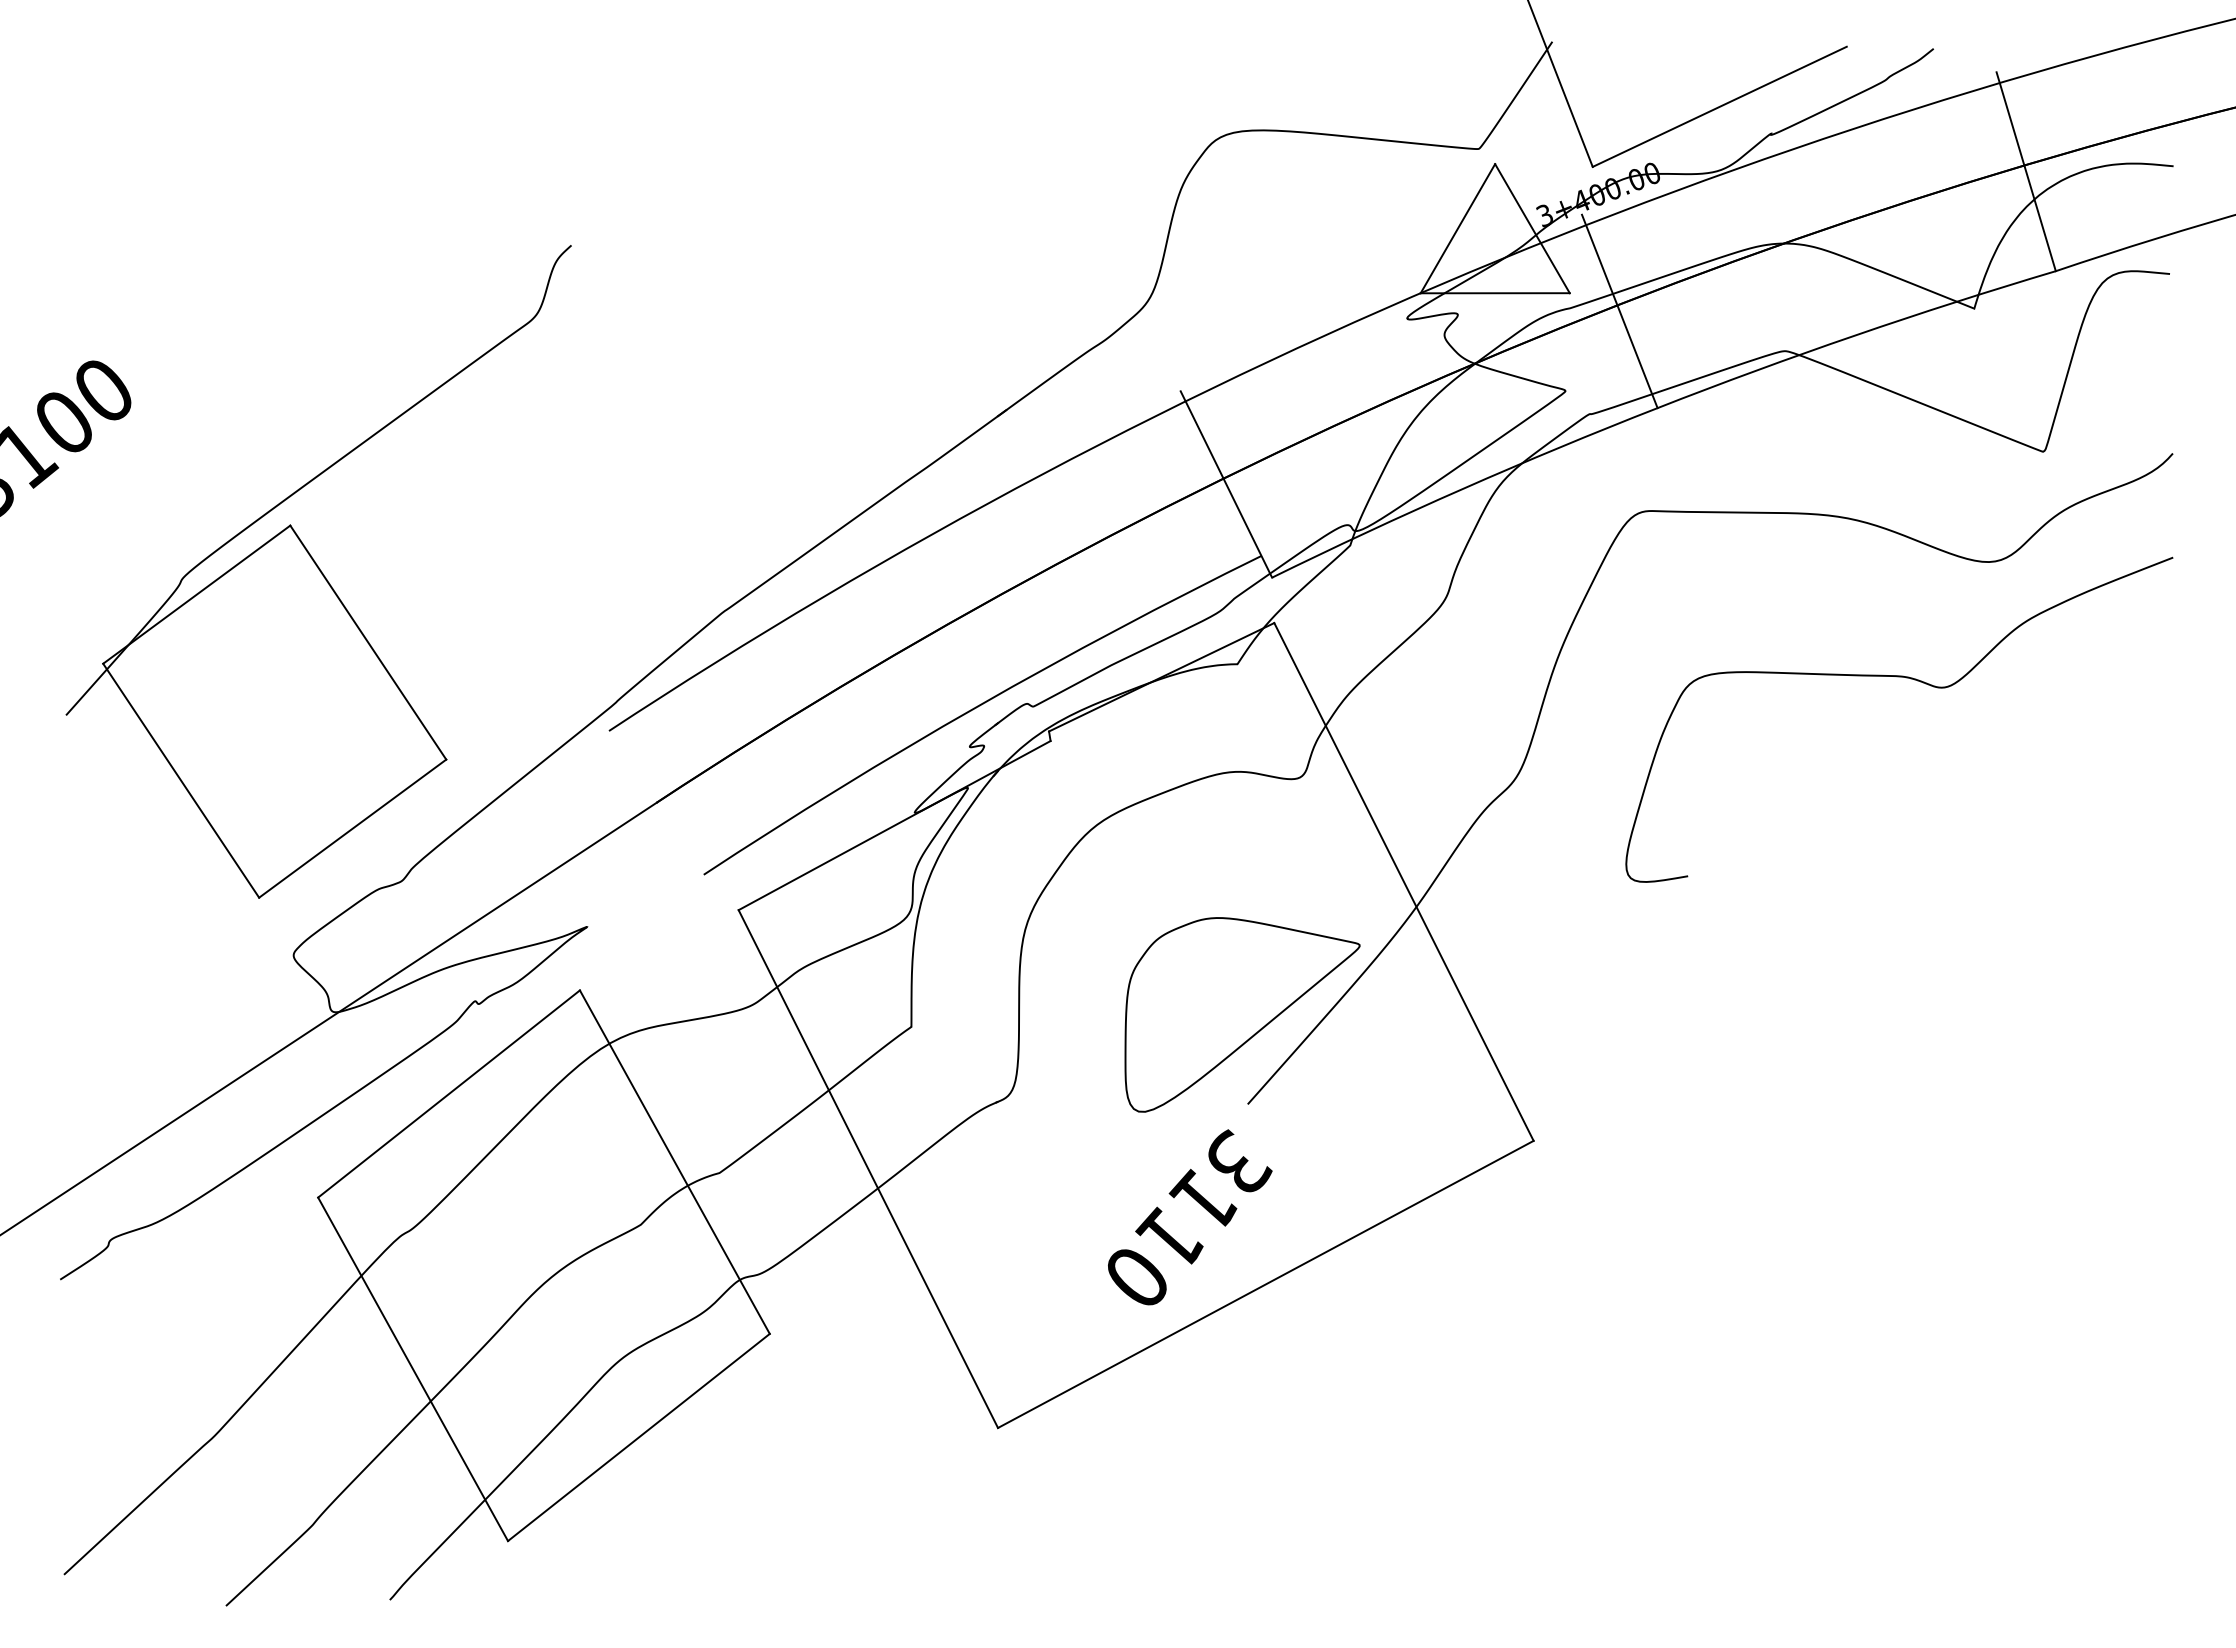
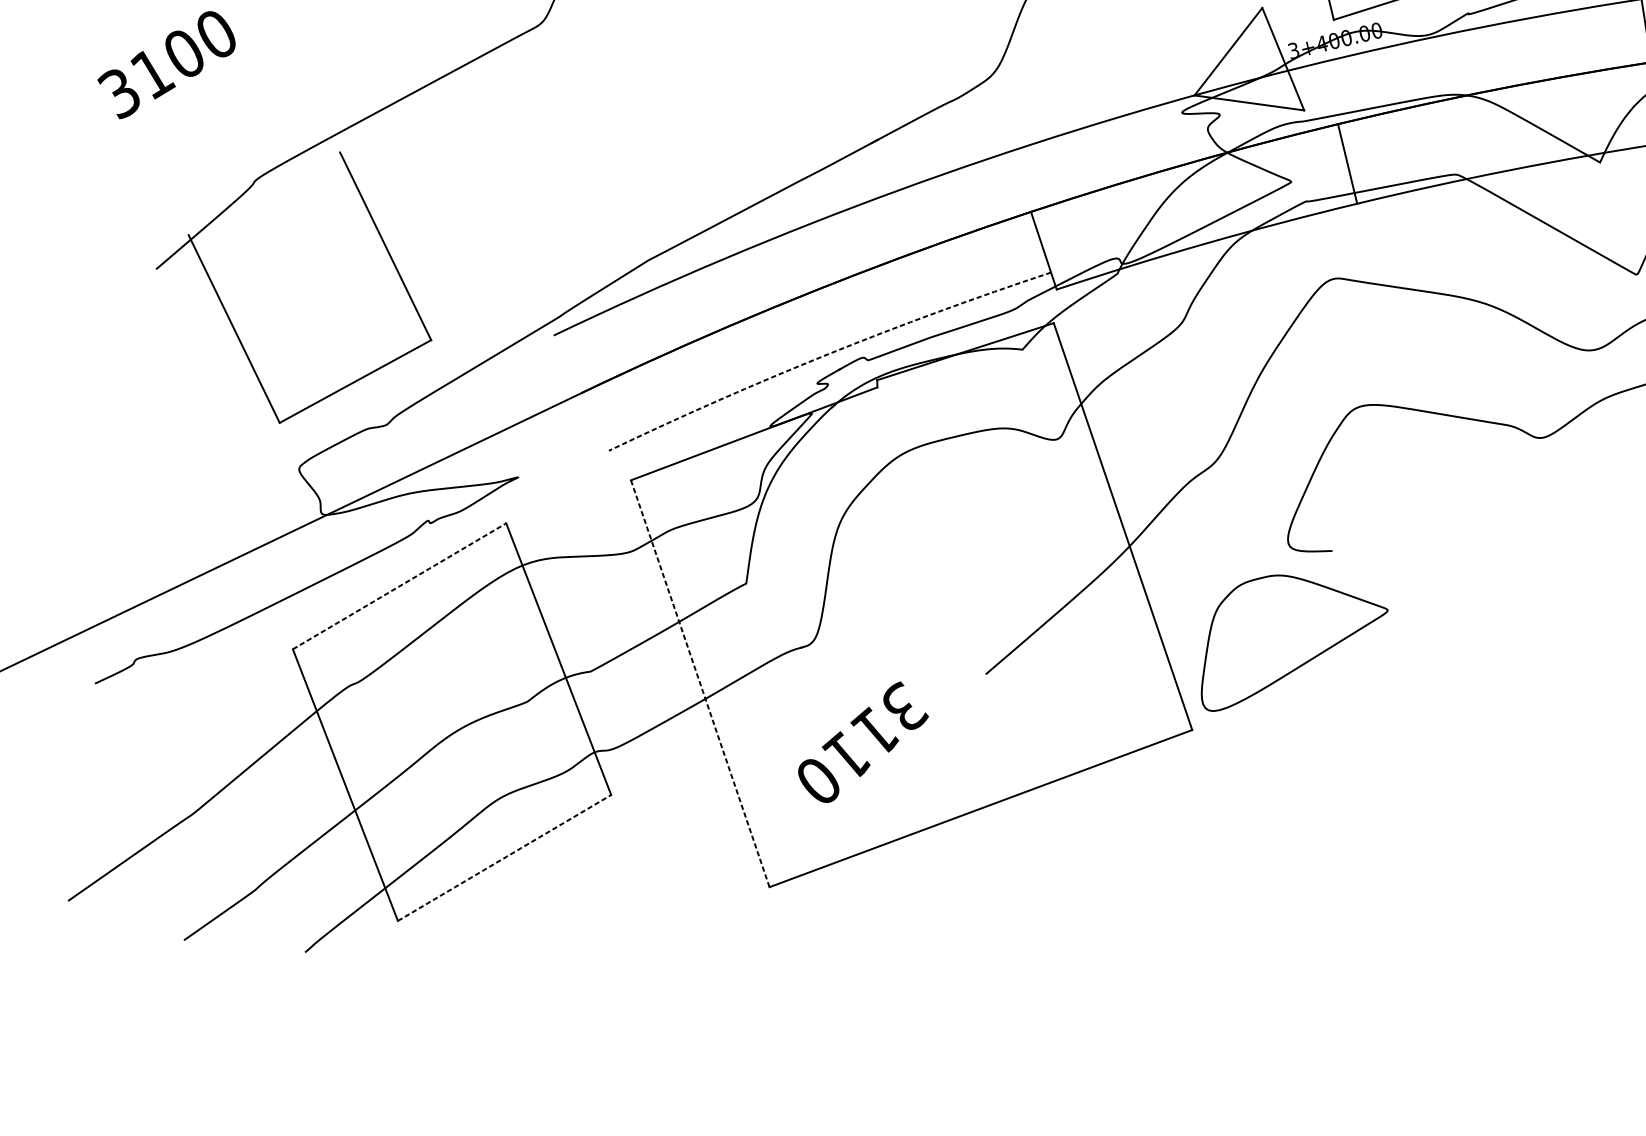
line: (1599, 259) -> (1329, 88), removed
line: (1201, 434) -> (1019, 177), removed
line: (196, 594) -> (264, 193), removed
arc: (977, 706) -> (827, 354), solid -> dashed
part: (1242, 1014) -> (1294, 649), moved
line: (449, 1094) -> (399, 586), solid -> dashed
line: (868, 1169) -> (700, 684), solid -> dashed
text: (1190, 1217) -> (863, 742), moved
line: (638, 1437) -> (504, 857), solid -> dashed

